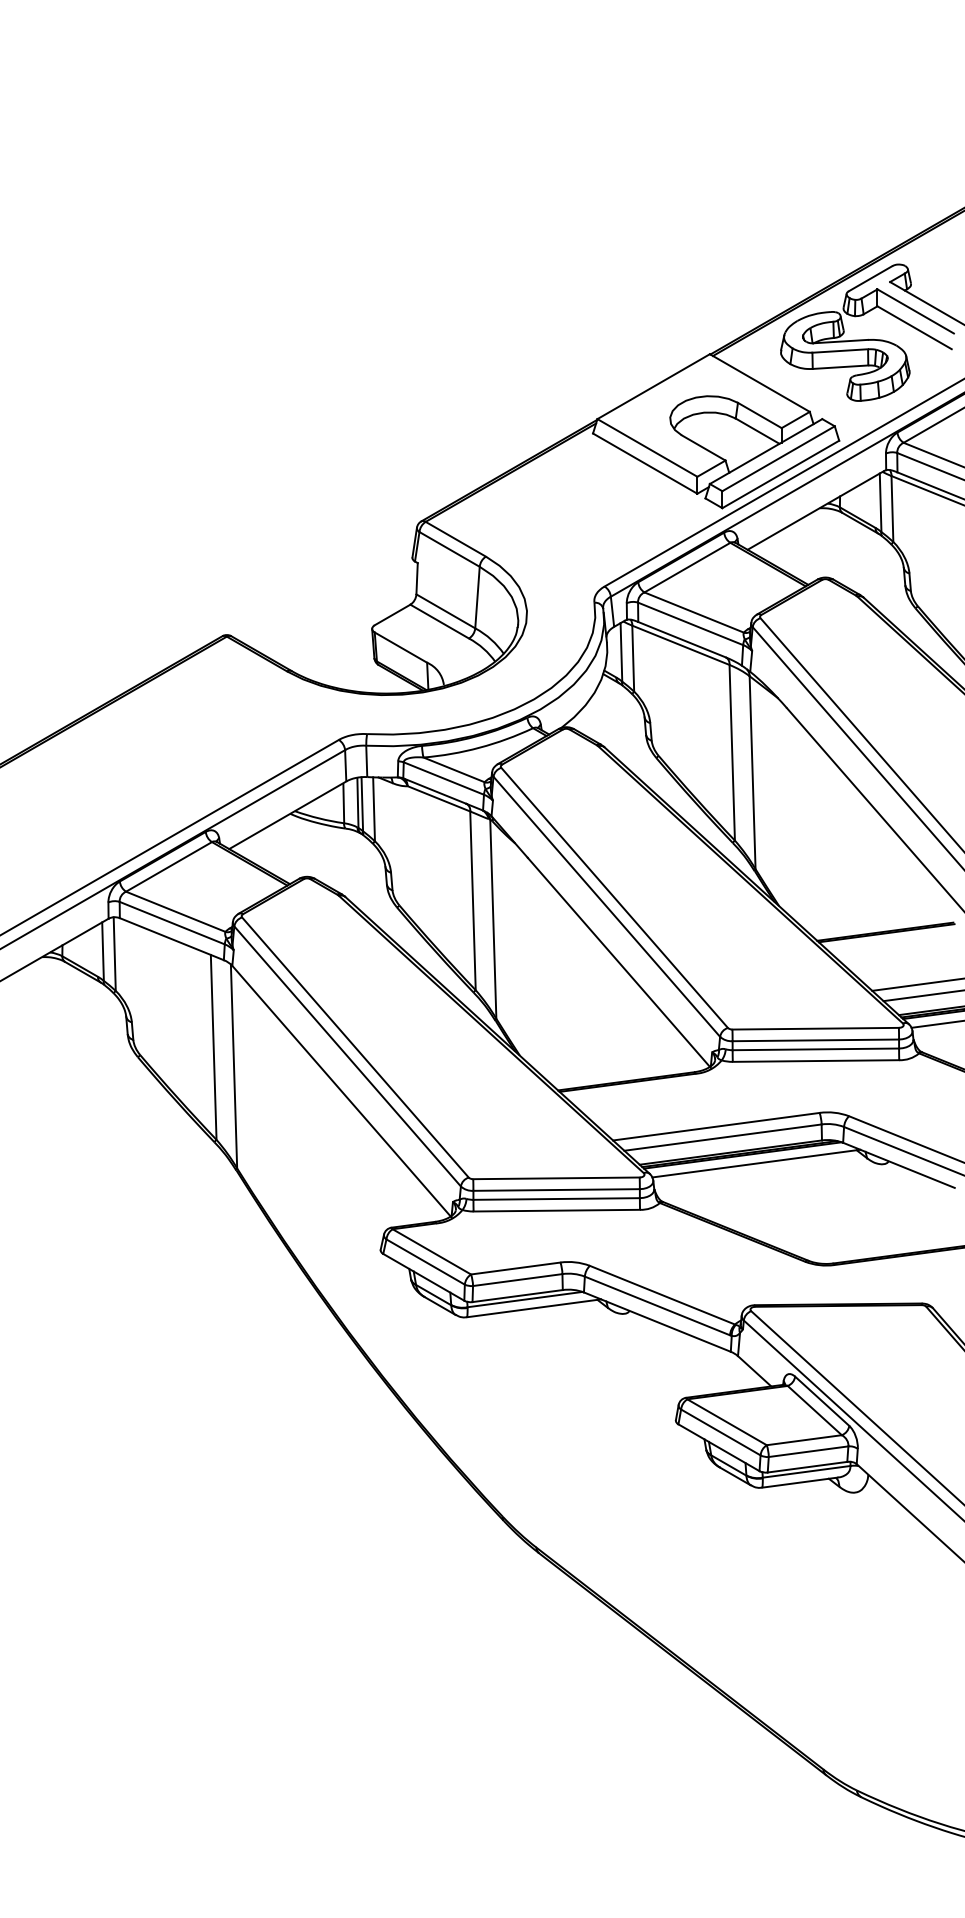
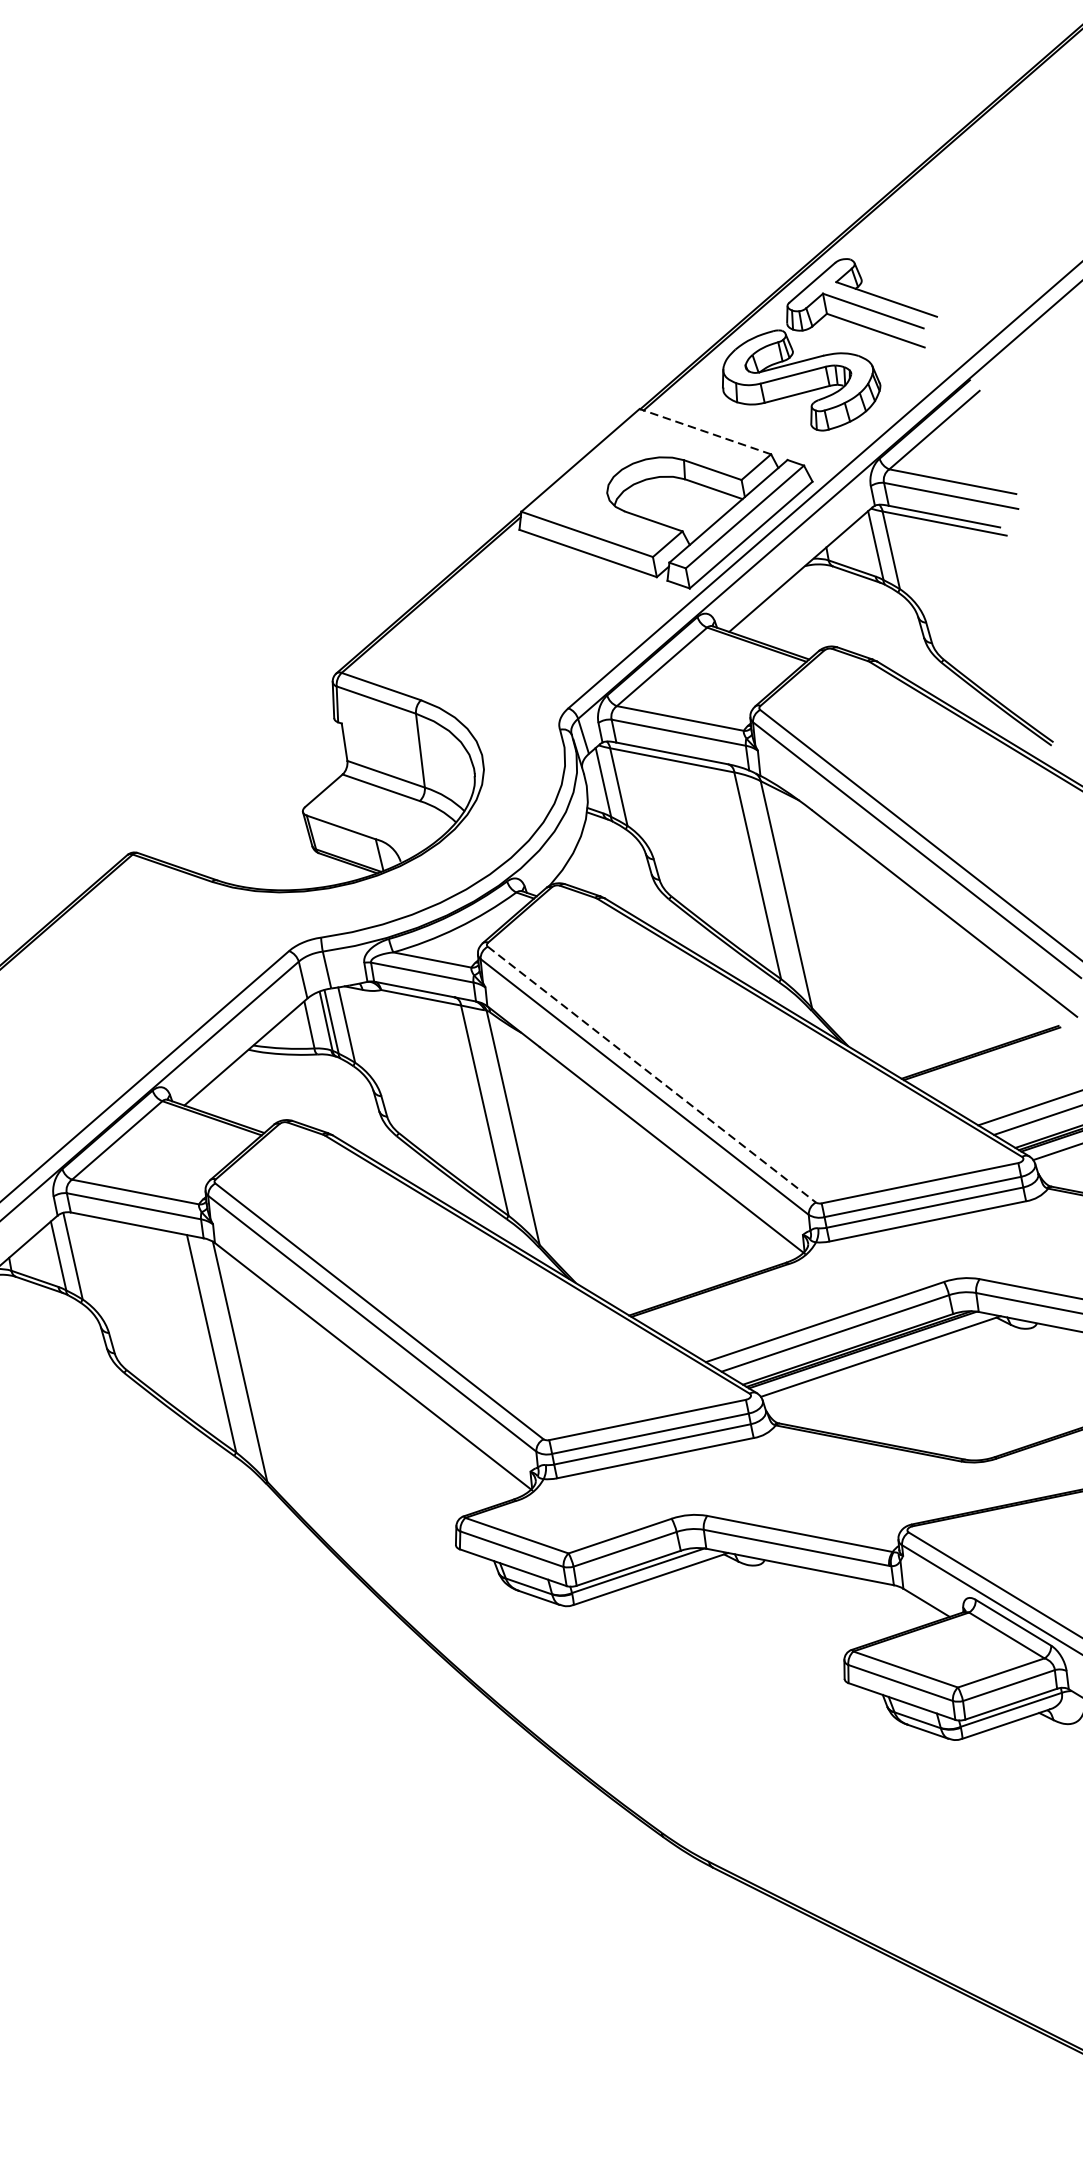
line: (759, 383) -> (705, 432), solid -> dashed
line: (614, 898) -> (651, 1075), solid -> dashed

